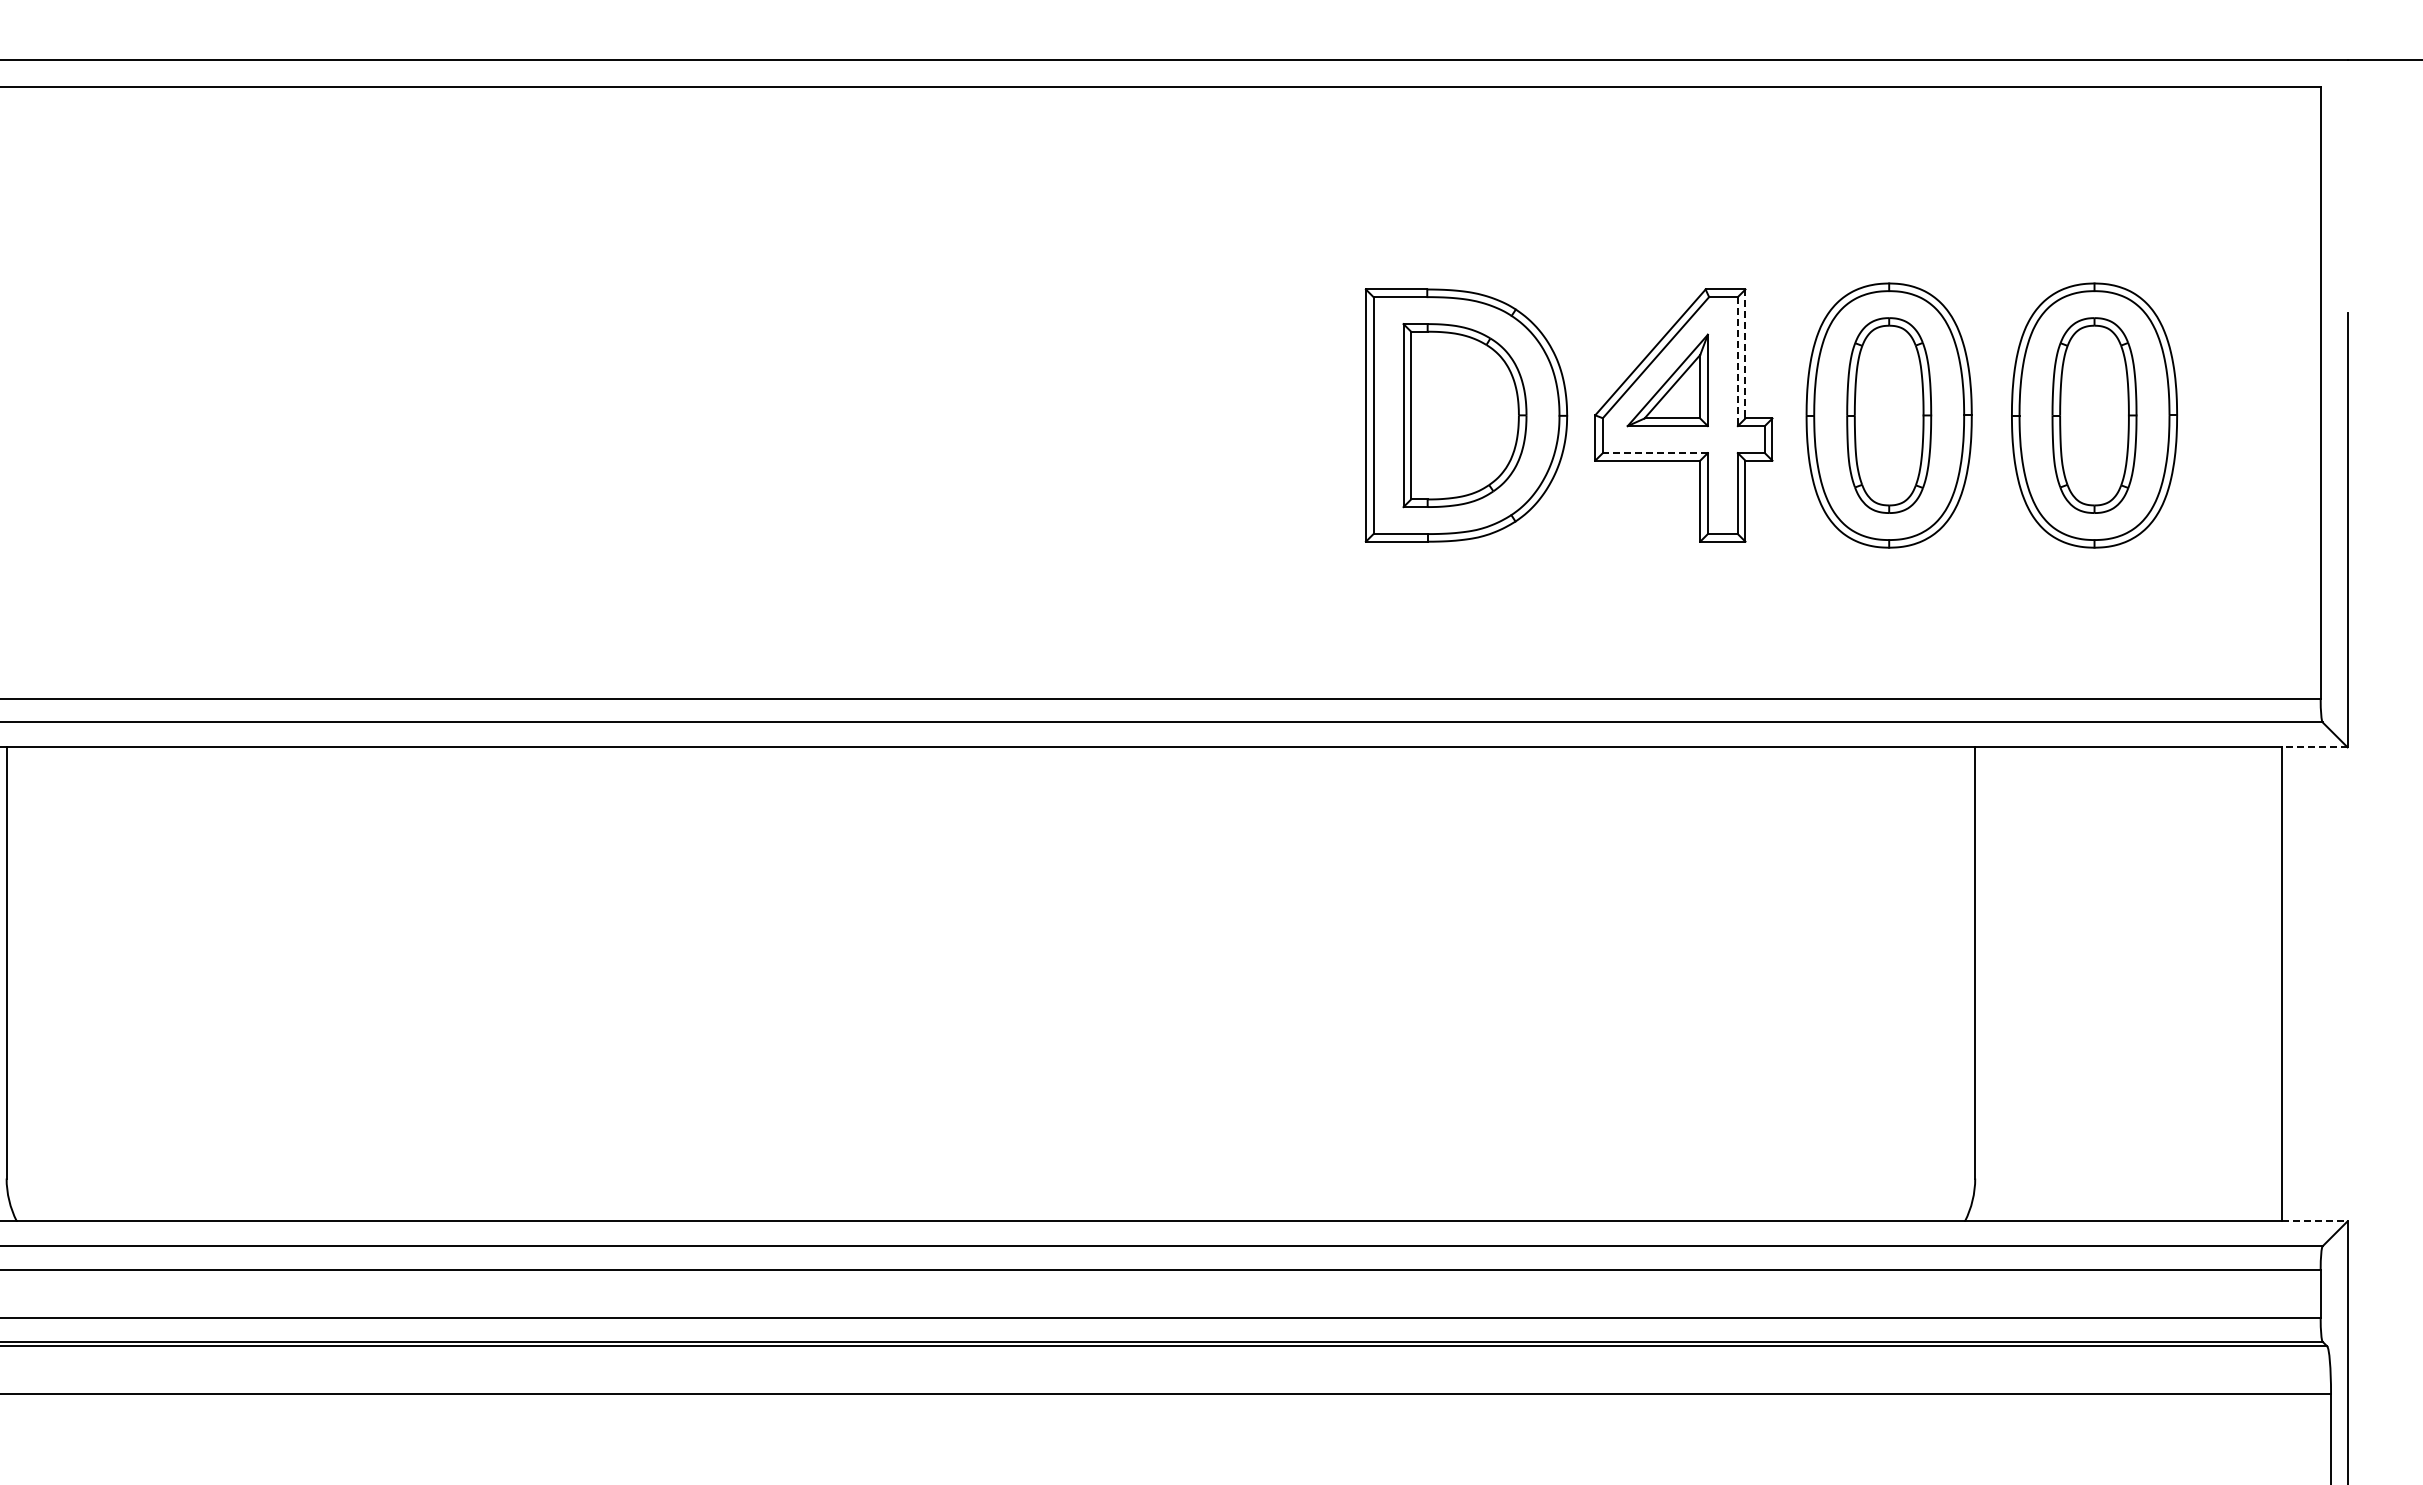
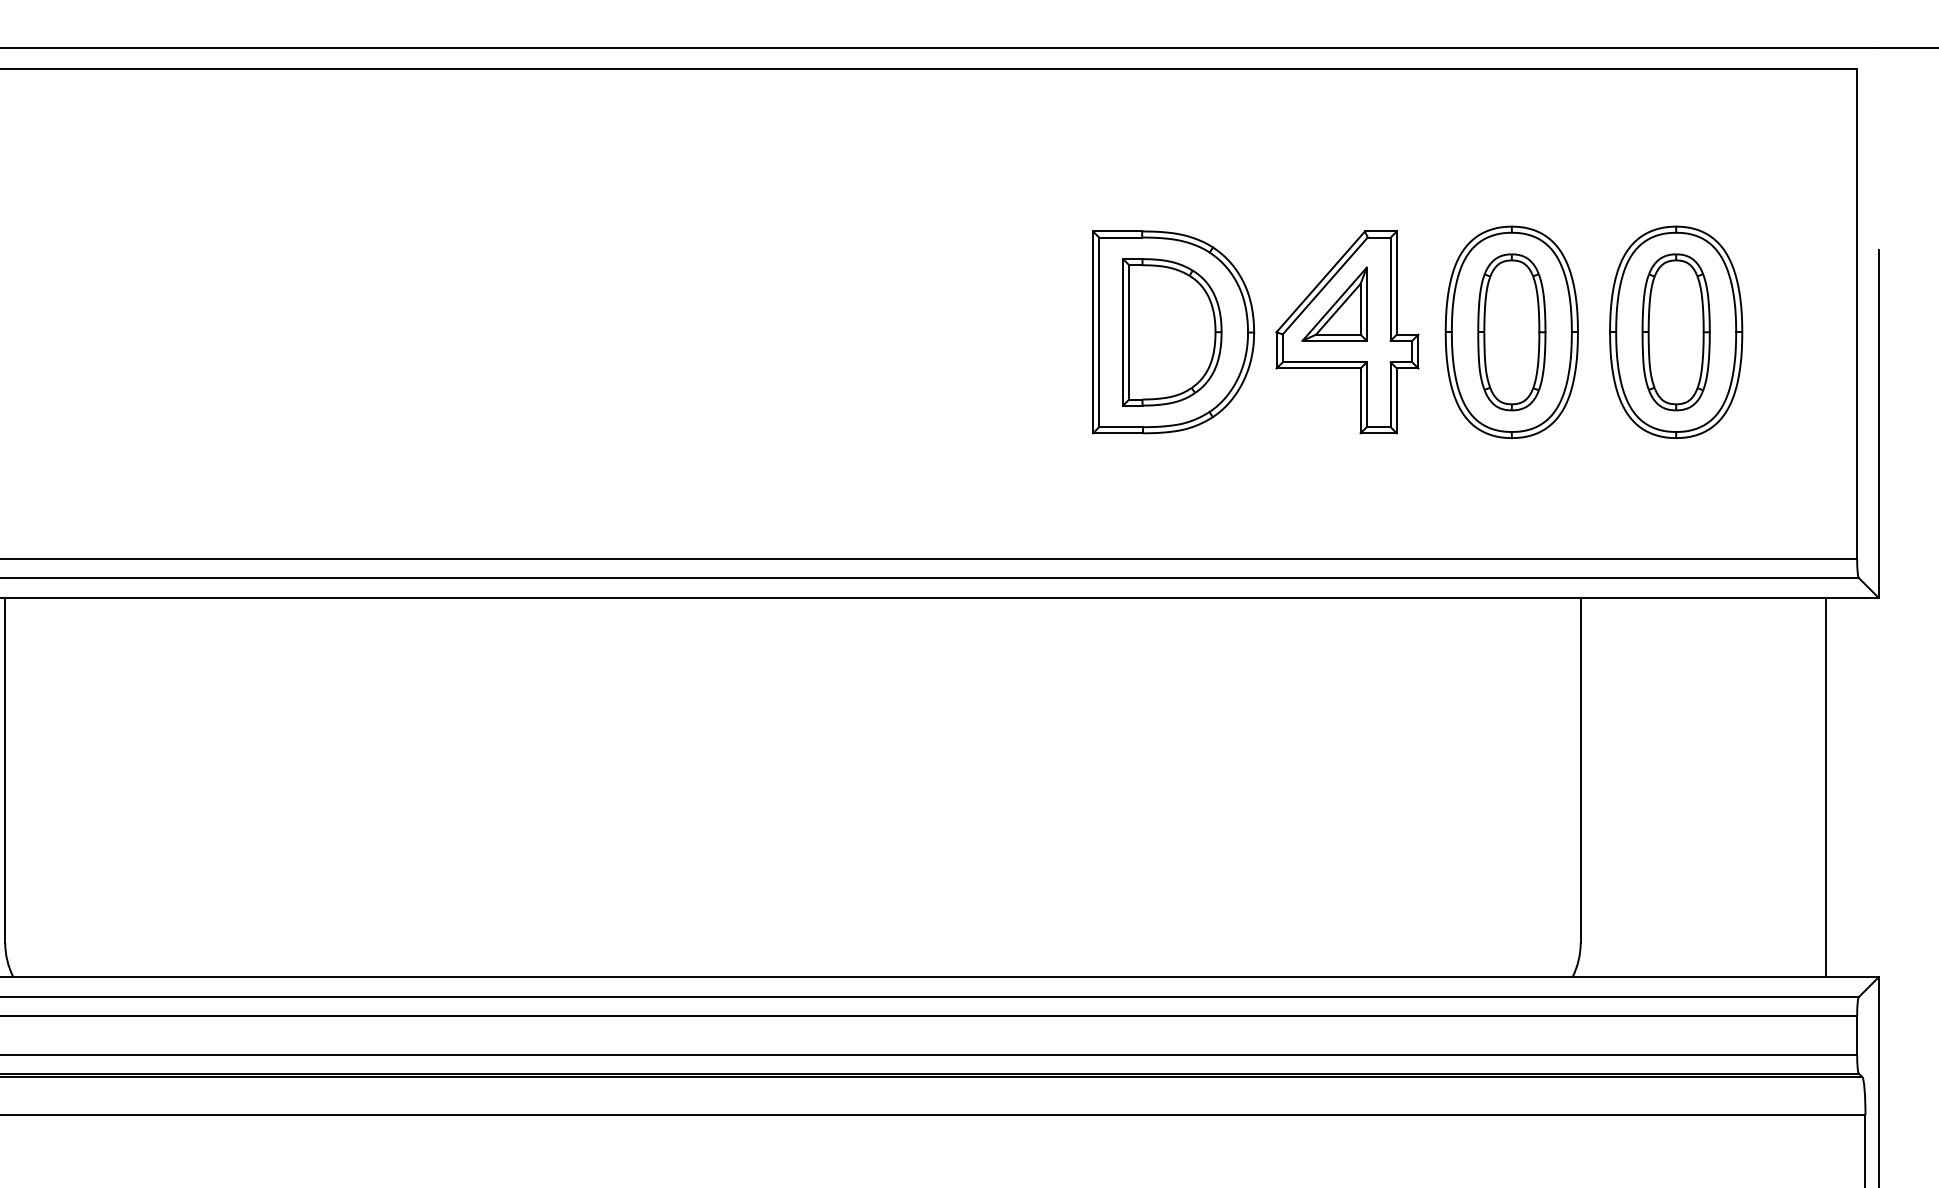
line: (1745, 354) -> (1396, 283), dashed -> solid
line: (1737, 362) -> (1390, 289), dashed -> solid
line: (1654, 453) -> (1324, 362), dashed -> solid
line: (2314, 747) -> (1852, 598), dashed -> solid
line: (2315, 1221) -> (1853, 977), dashed -> solid

